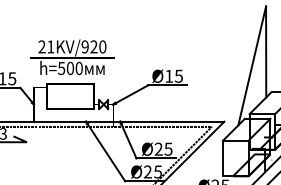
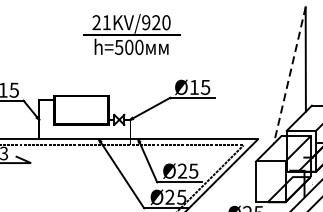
text: (72, 57) -> (131, 34), moved
line: (252, 66) -> (290, 76), solid -> dashed

